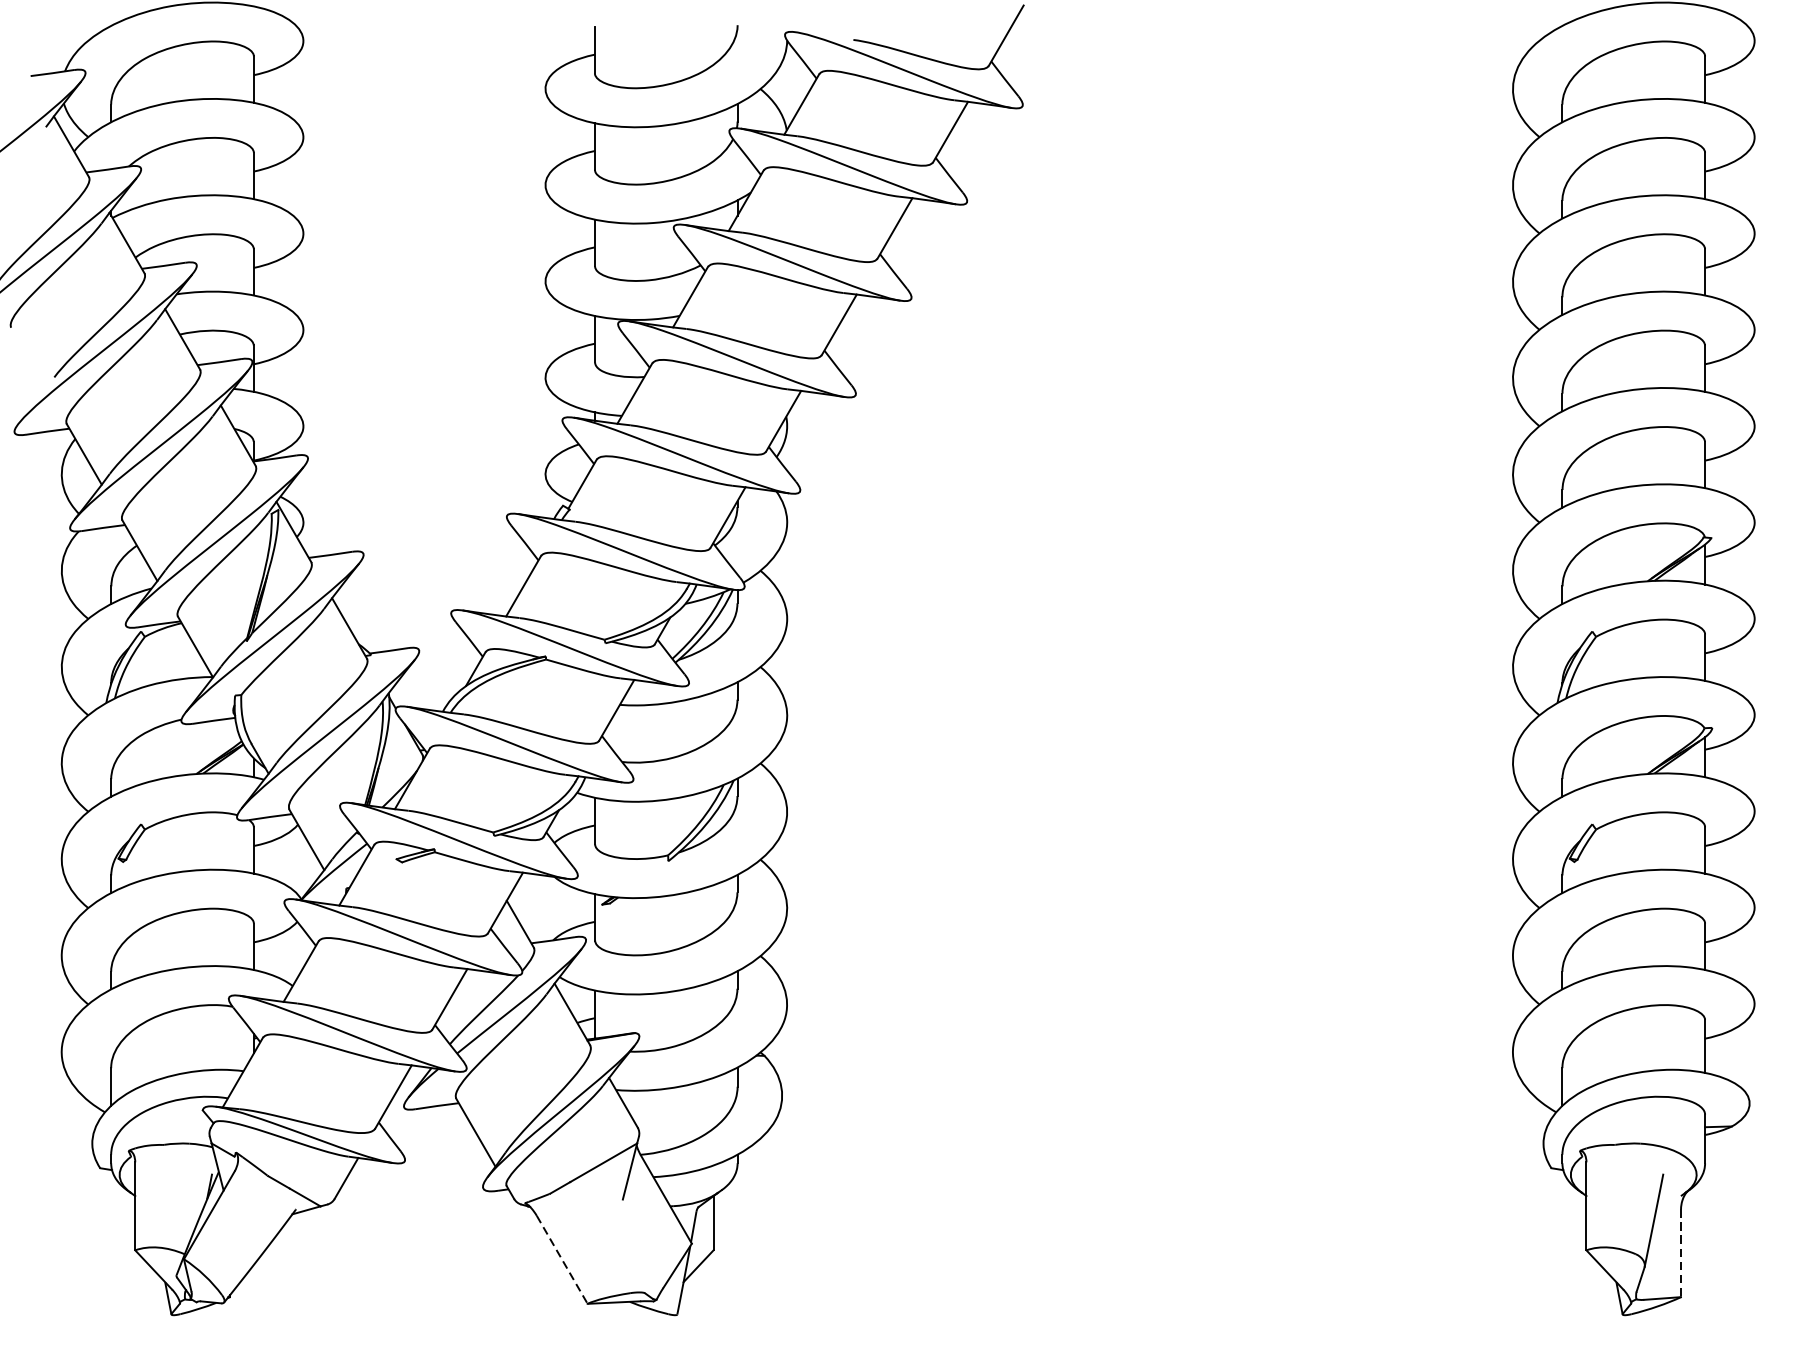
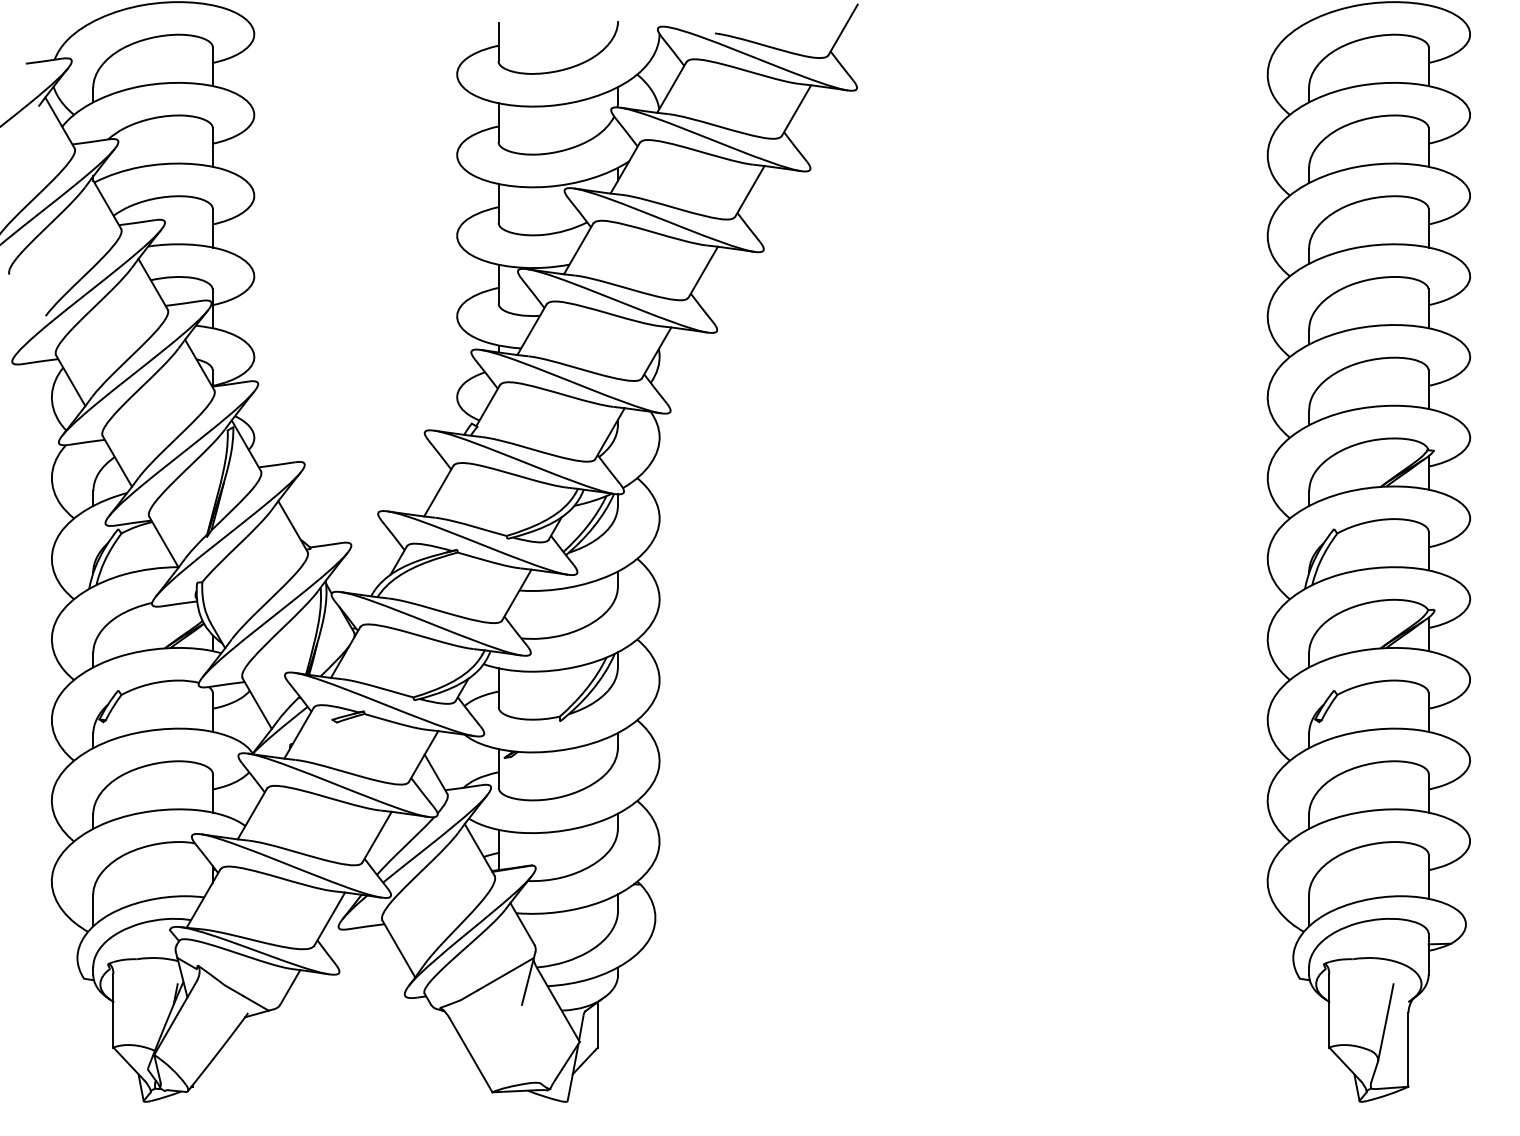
line: (1681, 1252) -> (1408, 1049), dashed -> solid
line: (562, 1259) -> (471, 1055), dashed -> solid

